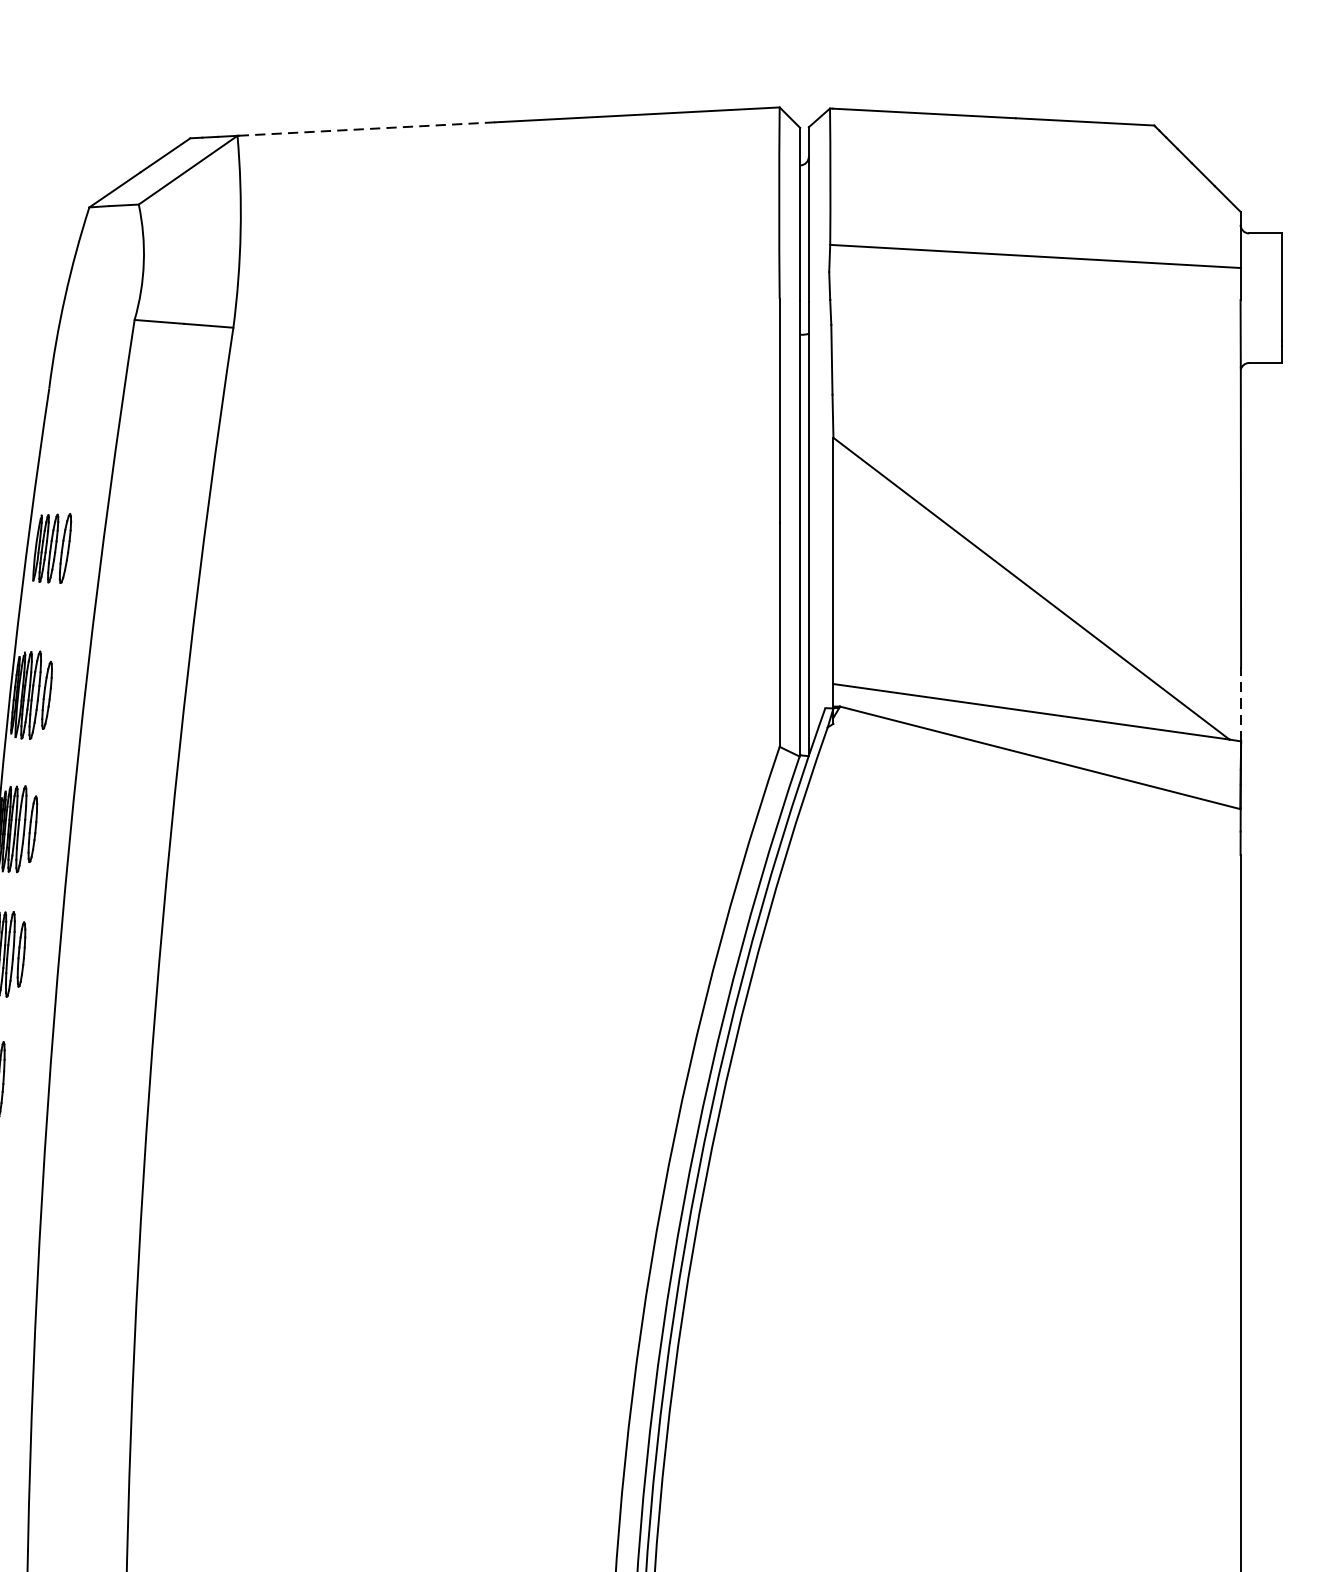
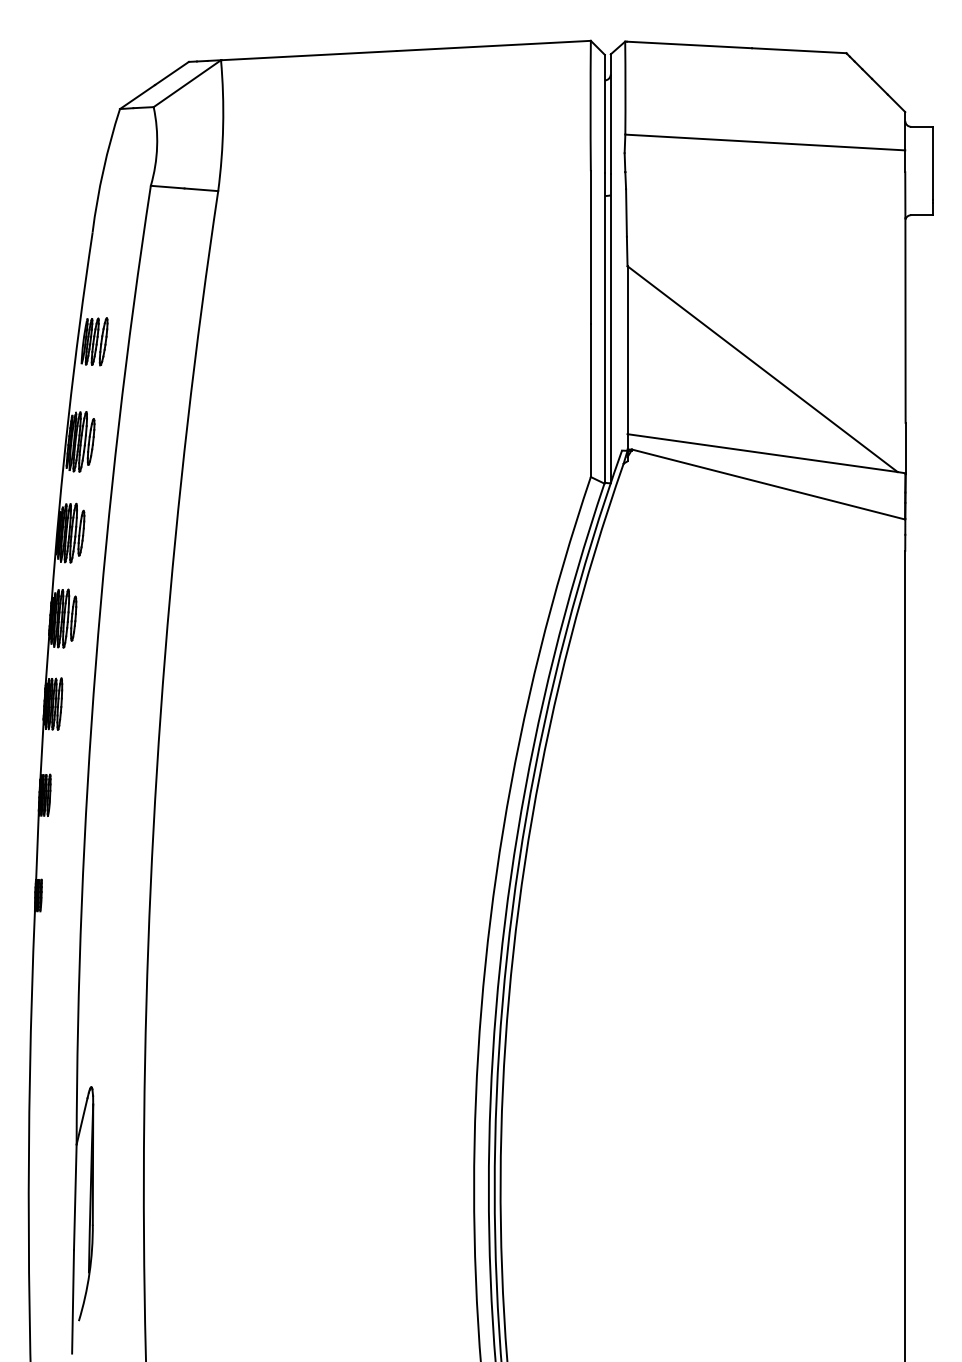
line: (367, 128) -> (309, 55), dashed -> solid
line: (1240, 703) -> (905, 447), dashed -> solid

